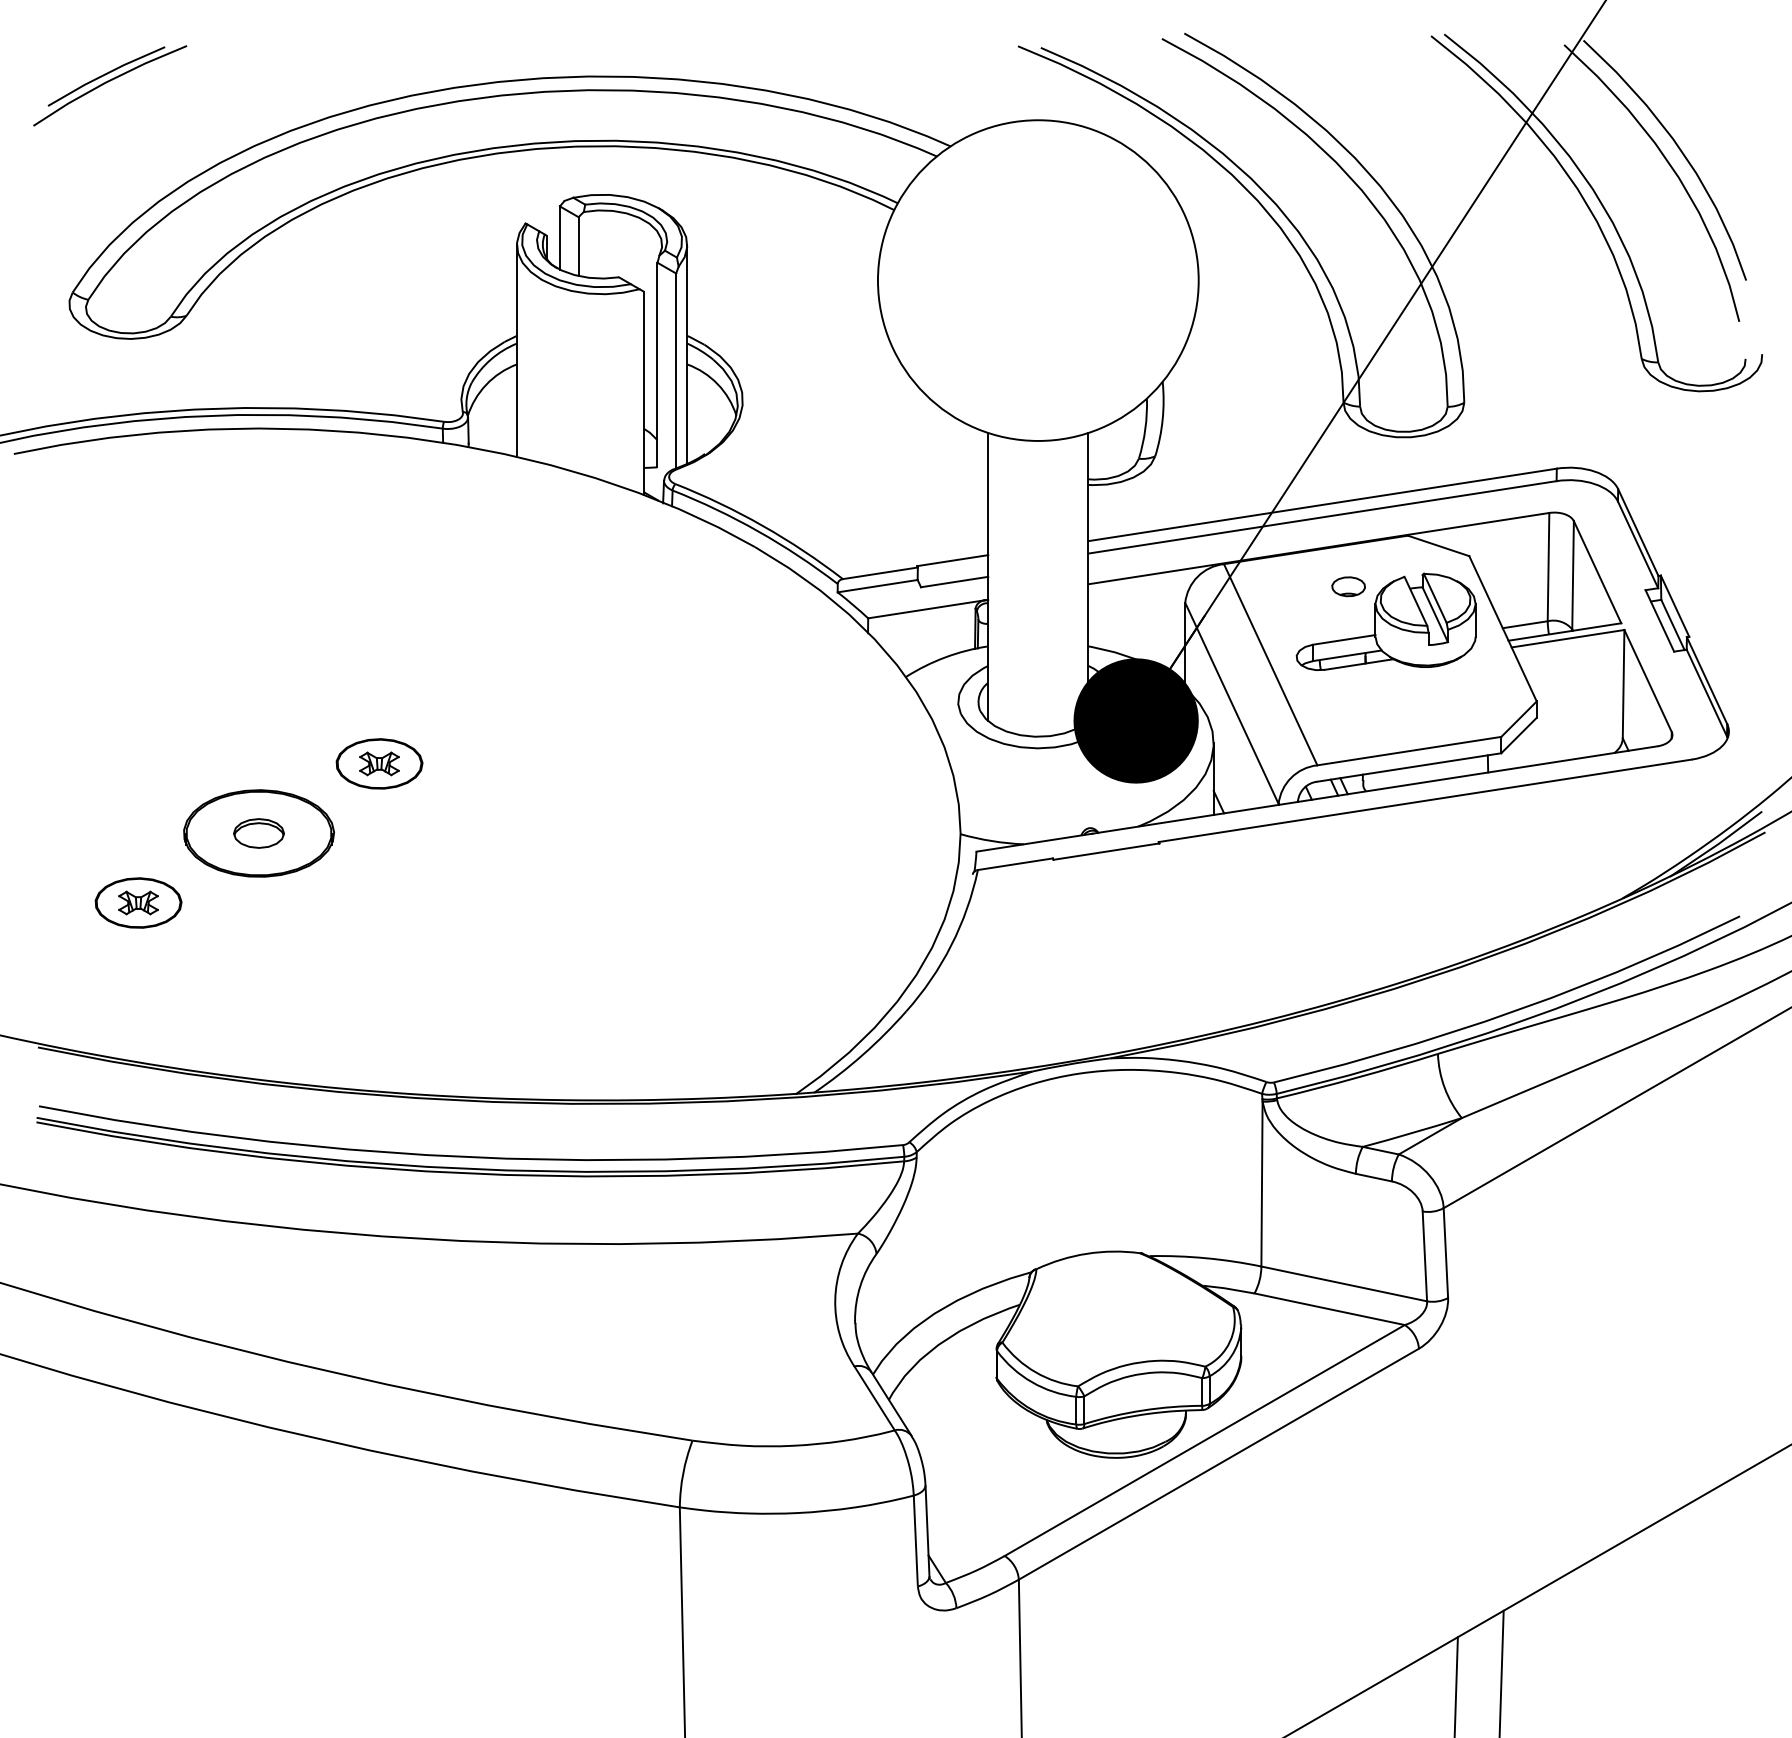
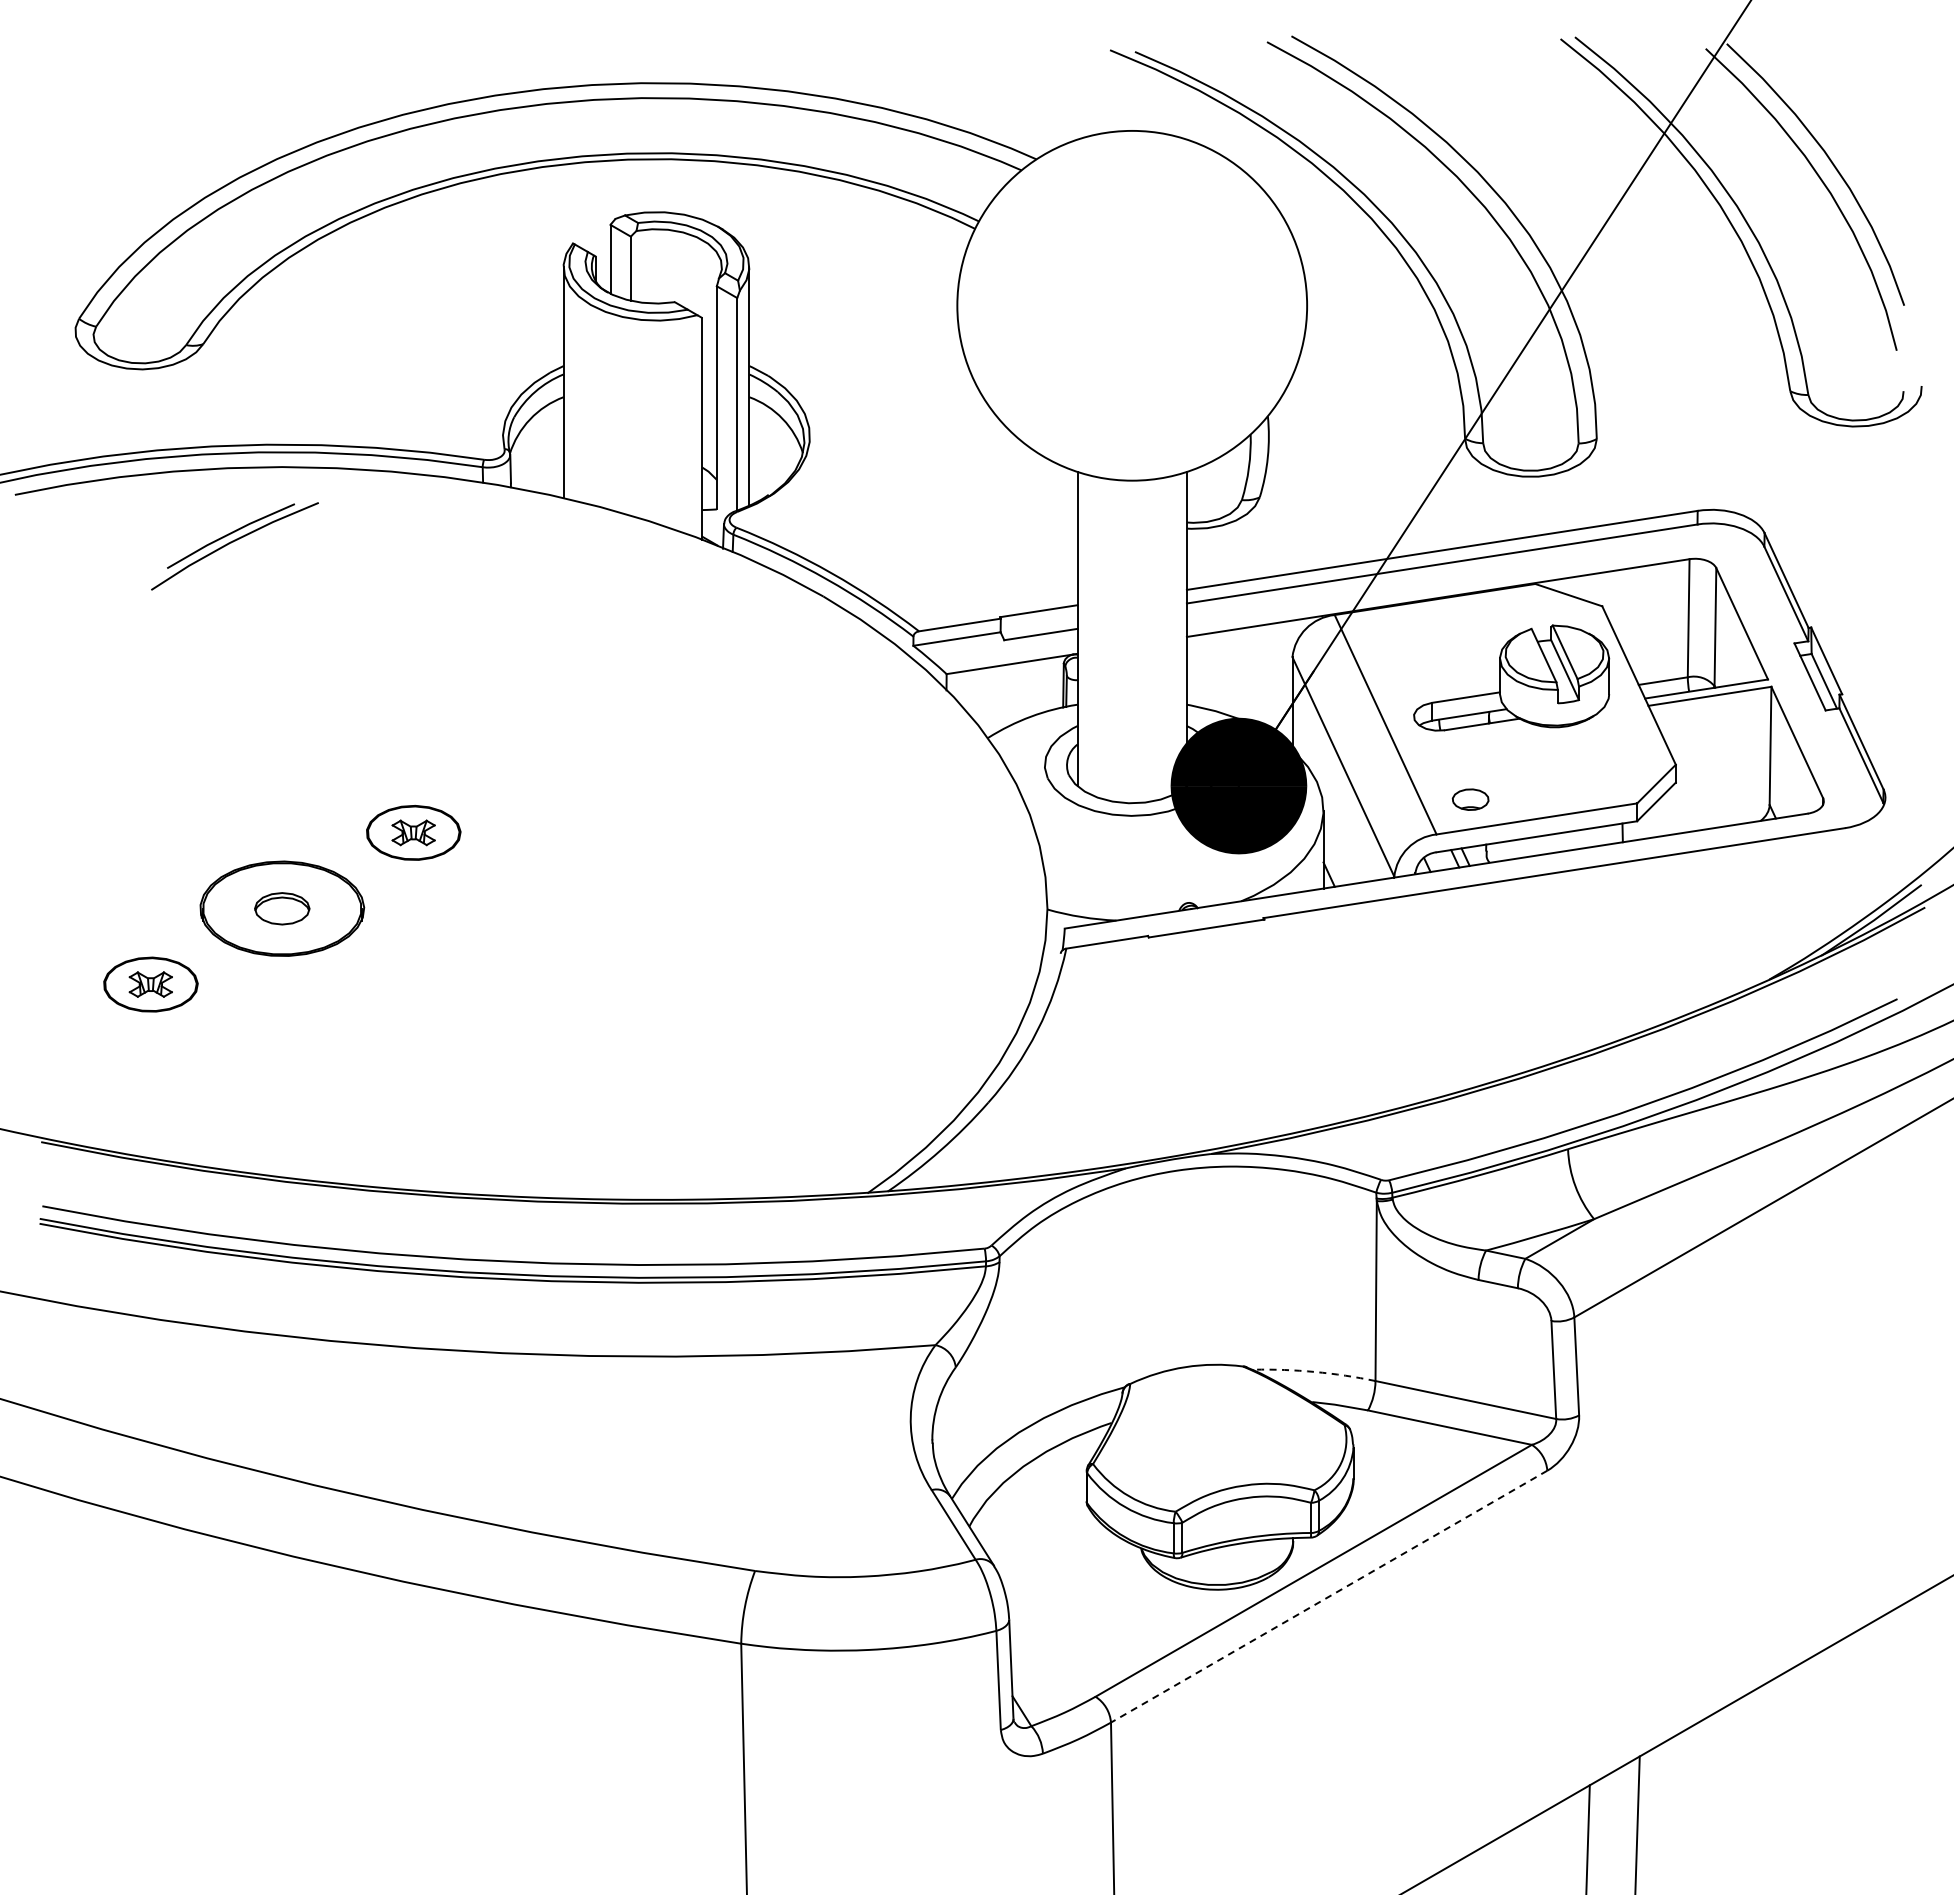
part: (109, 85) -> (234, 546), moved
part: (1348, 586) -> (1470, 799), moved
arc: (1206, 1258) -> (1315, 1372), solid -> dashed
line: (1219, 1464) -> (1329, 1596), solid -> dashed

